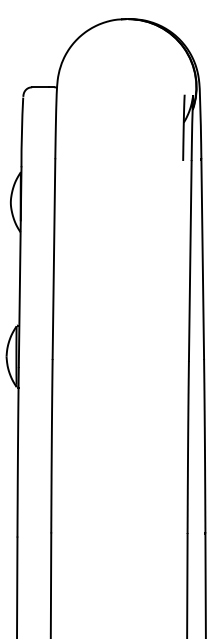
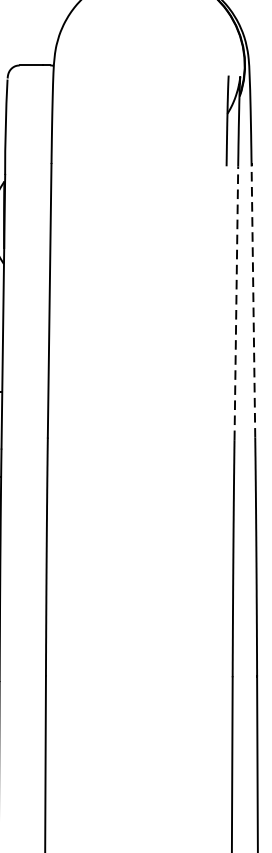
line: (202, 259) -> (253, 301), solid -> dashed
line: (190, 260) -> (236, 302), solid -> dashed

